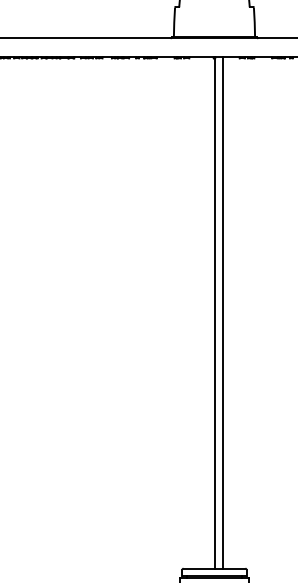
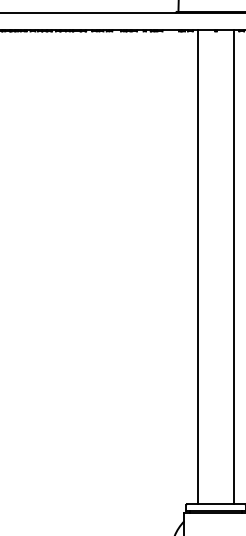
line: (215, 312) -> (198, 266), moved
line: (222, 312) -> (233, 266), moved

